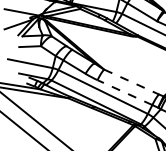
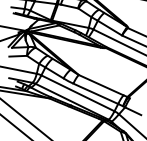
line: (131, 82) -> (101, 85), dashed -> solid
line: (124, 92) -> (95, 93), dashed -> solid

